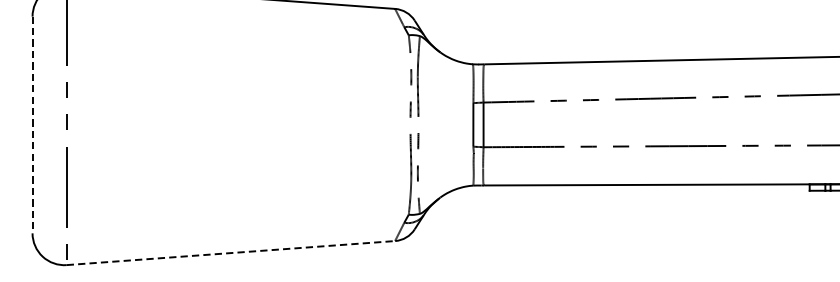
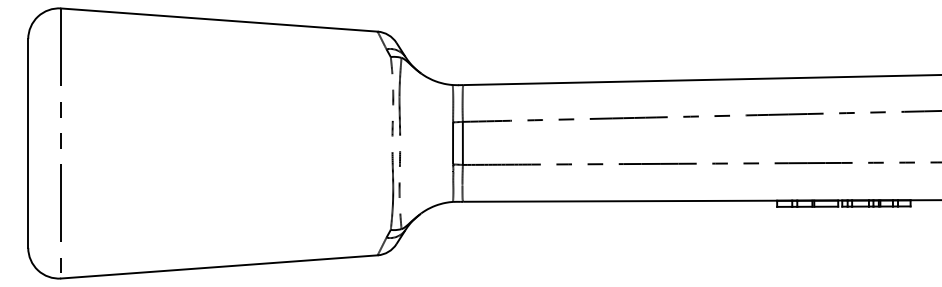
line: (32, 126) -> (28, 144), dashed -> solid
line: (231, 252) -> (219, 266), dashed -> solid

